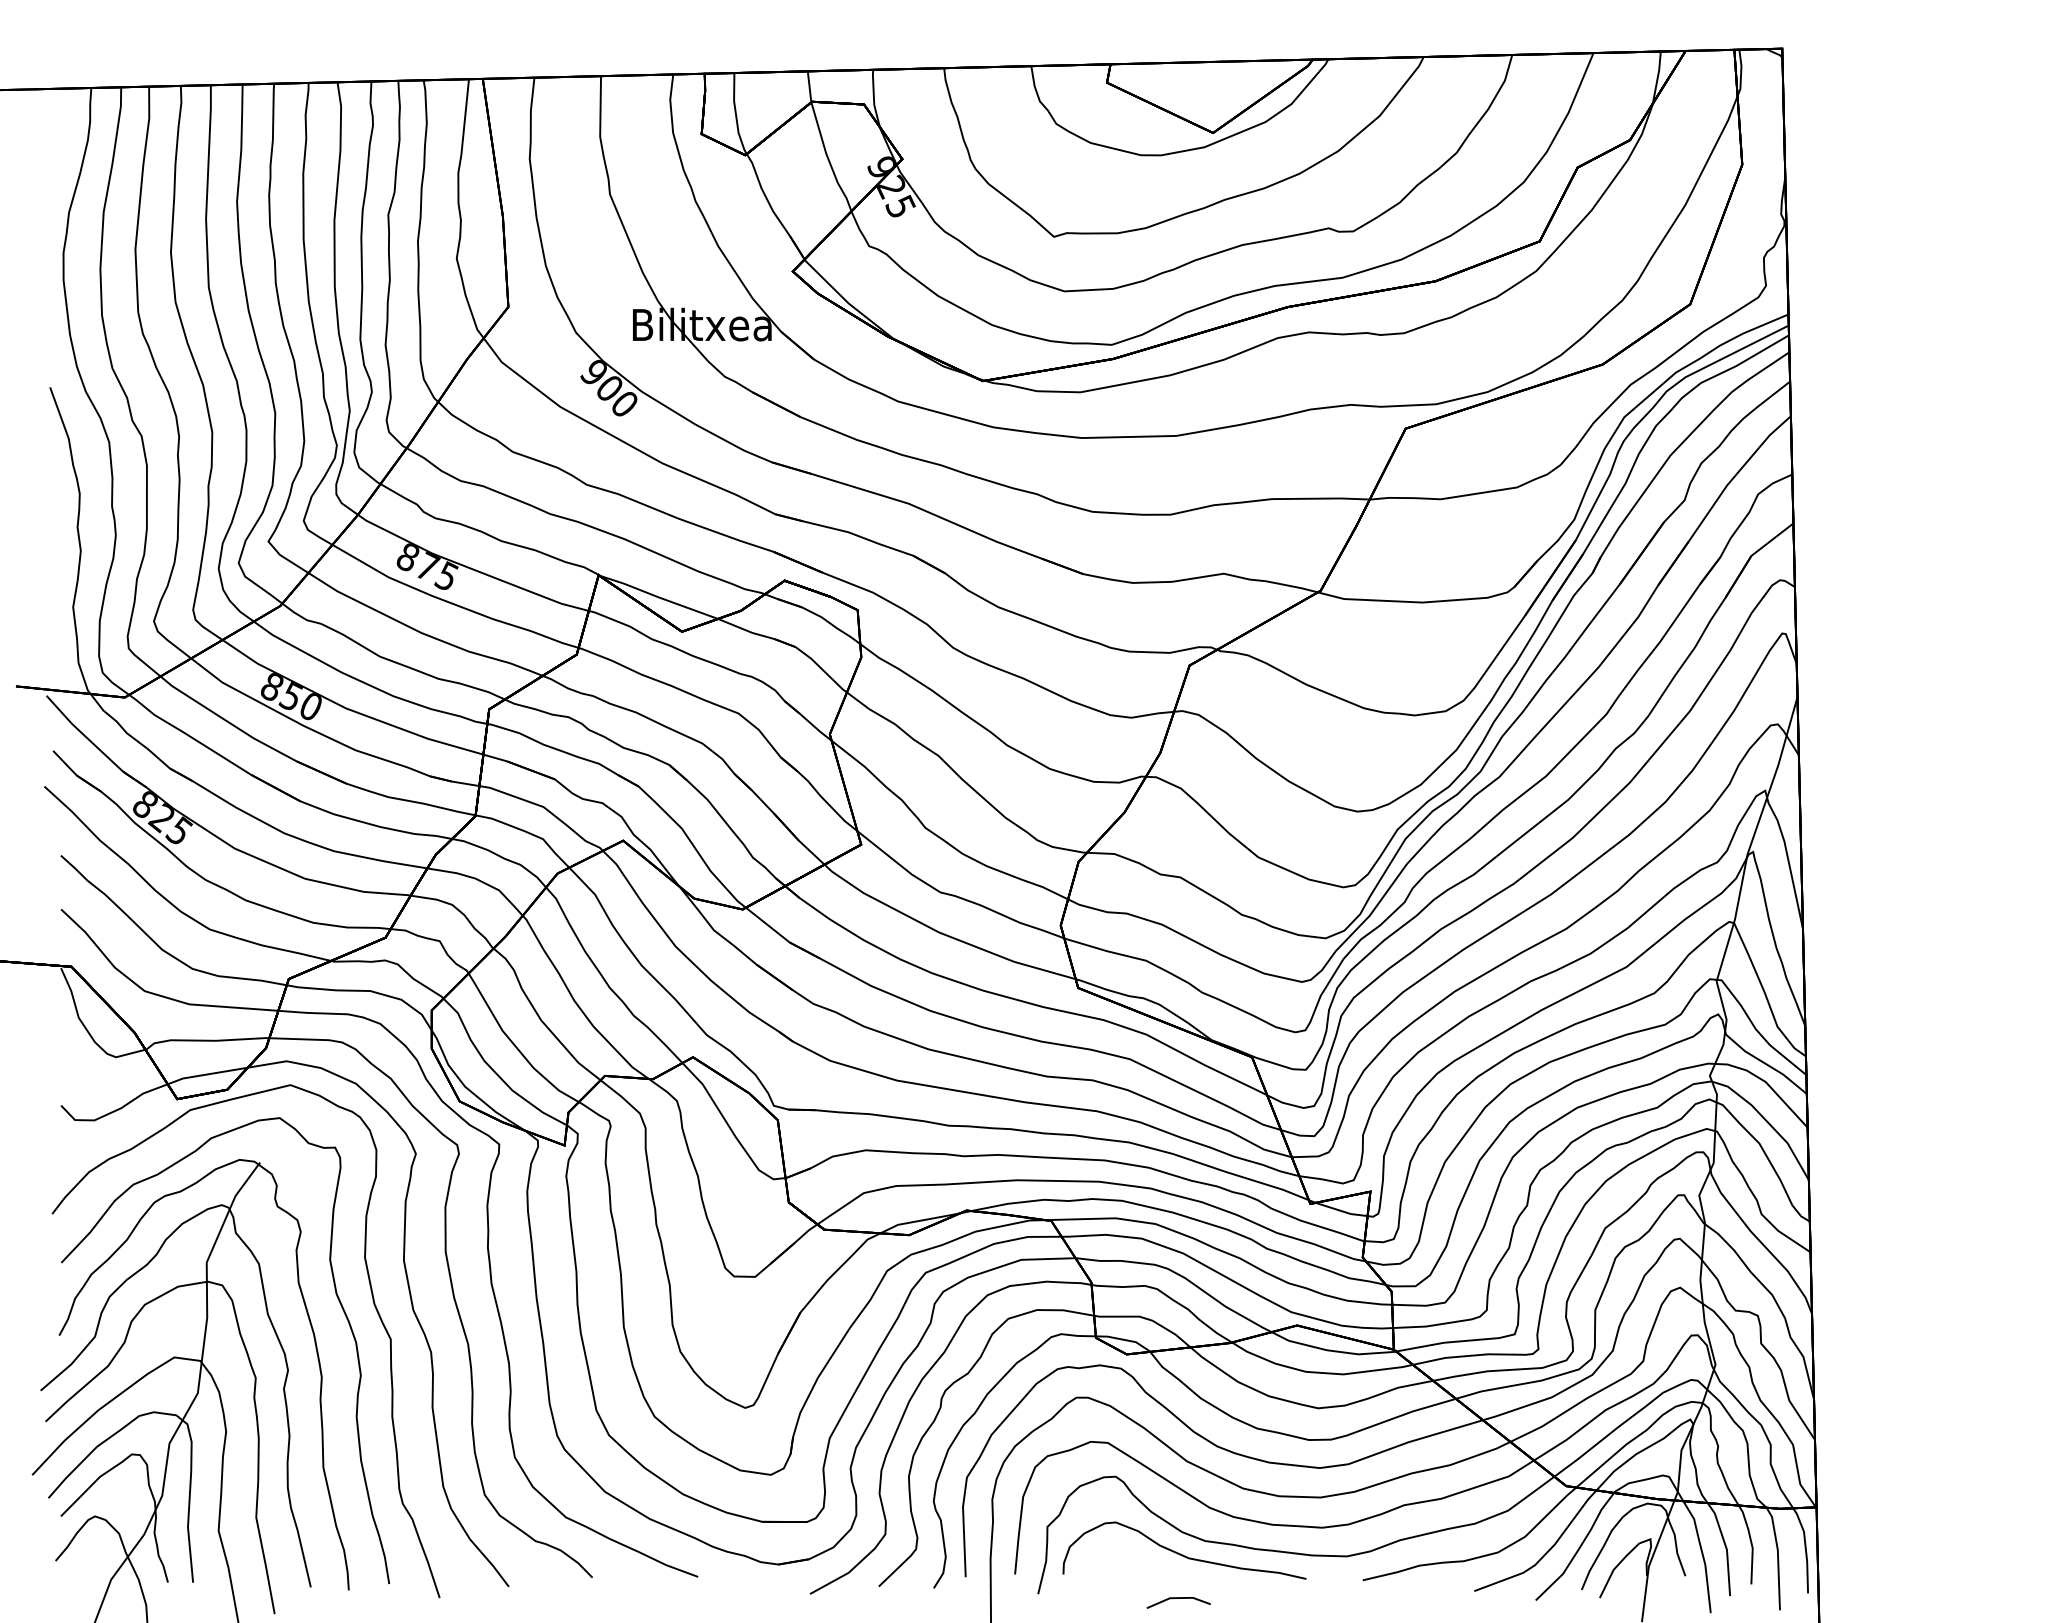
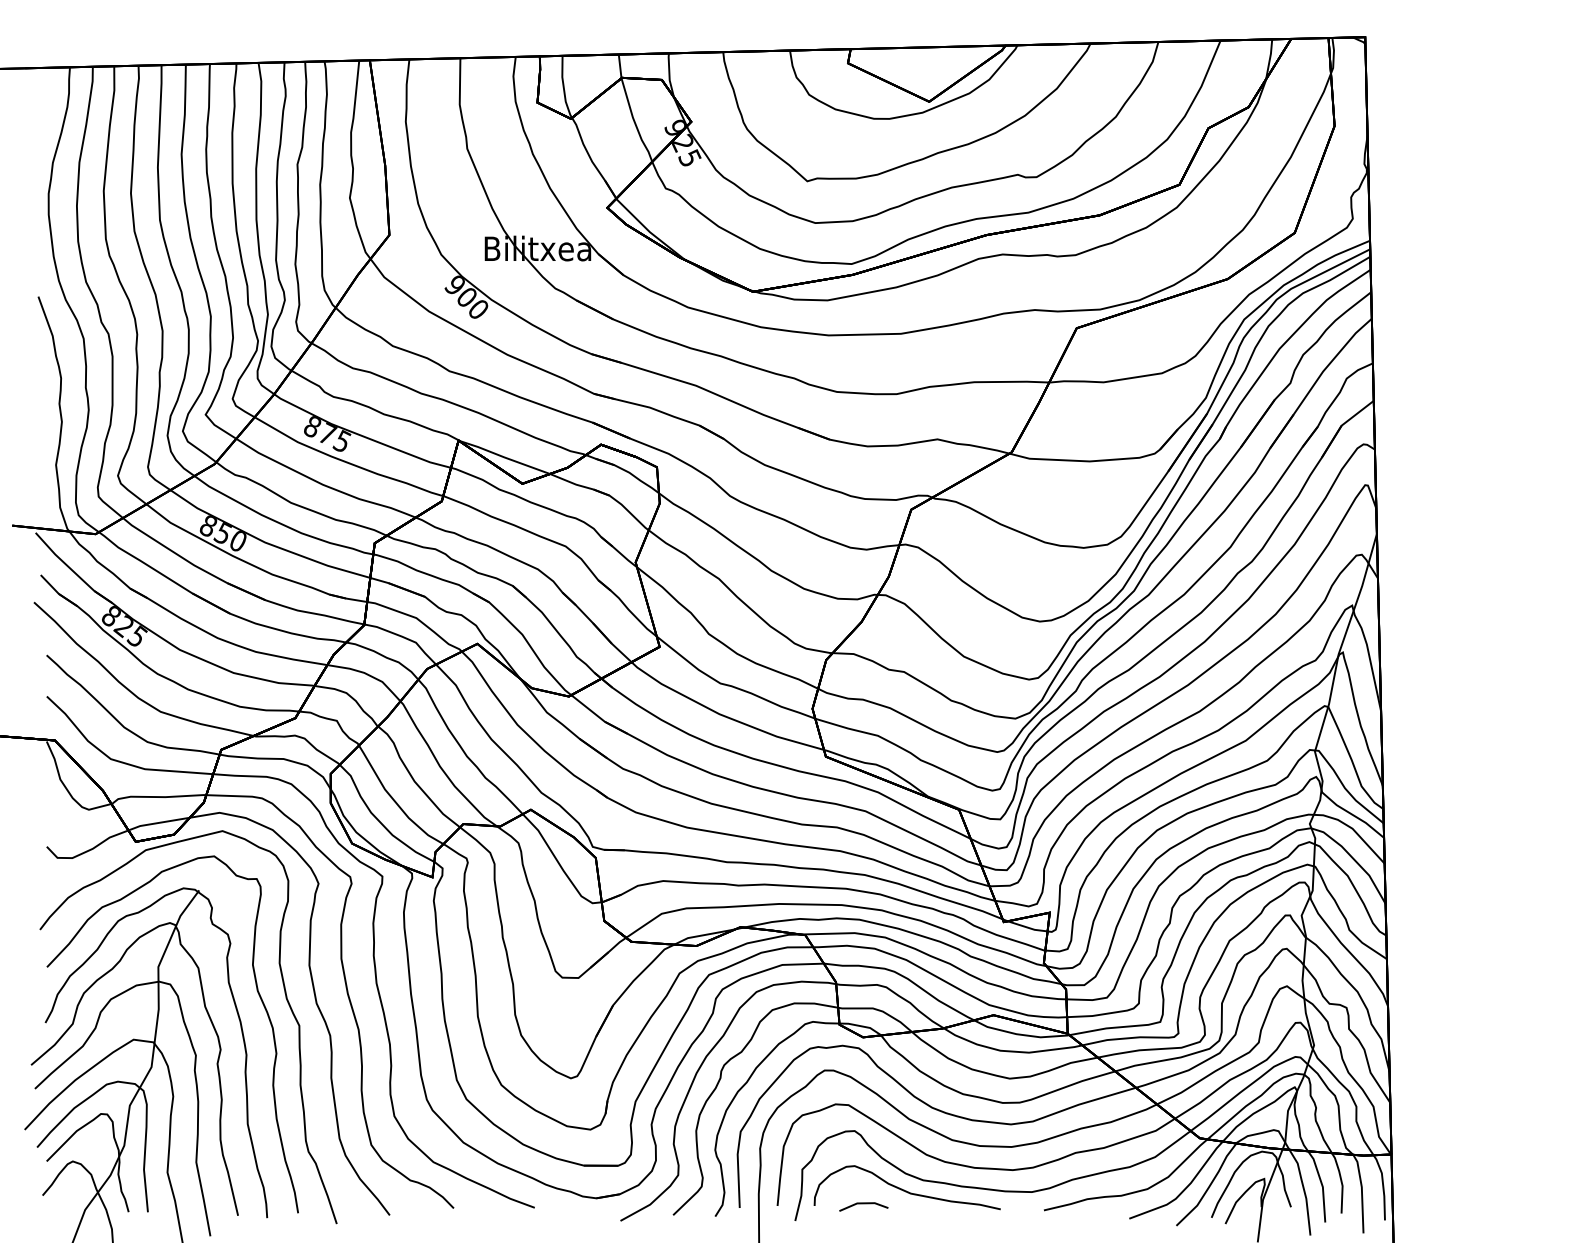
line: (1178, 1598) -> (863, 1203), moved

